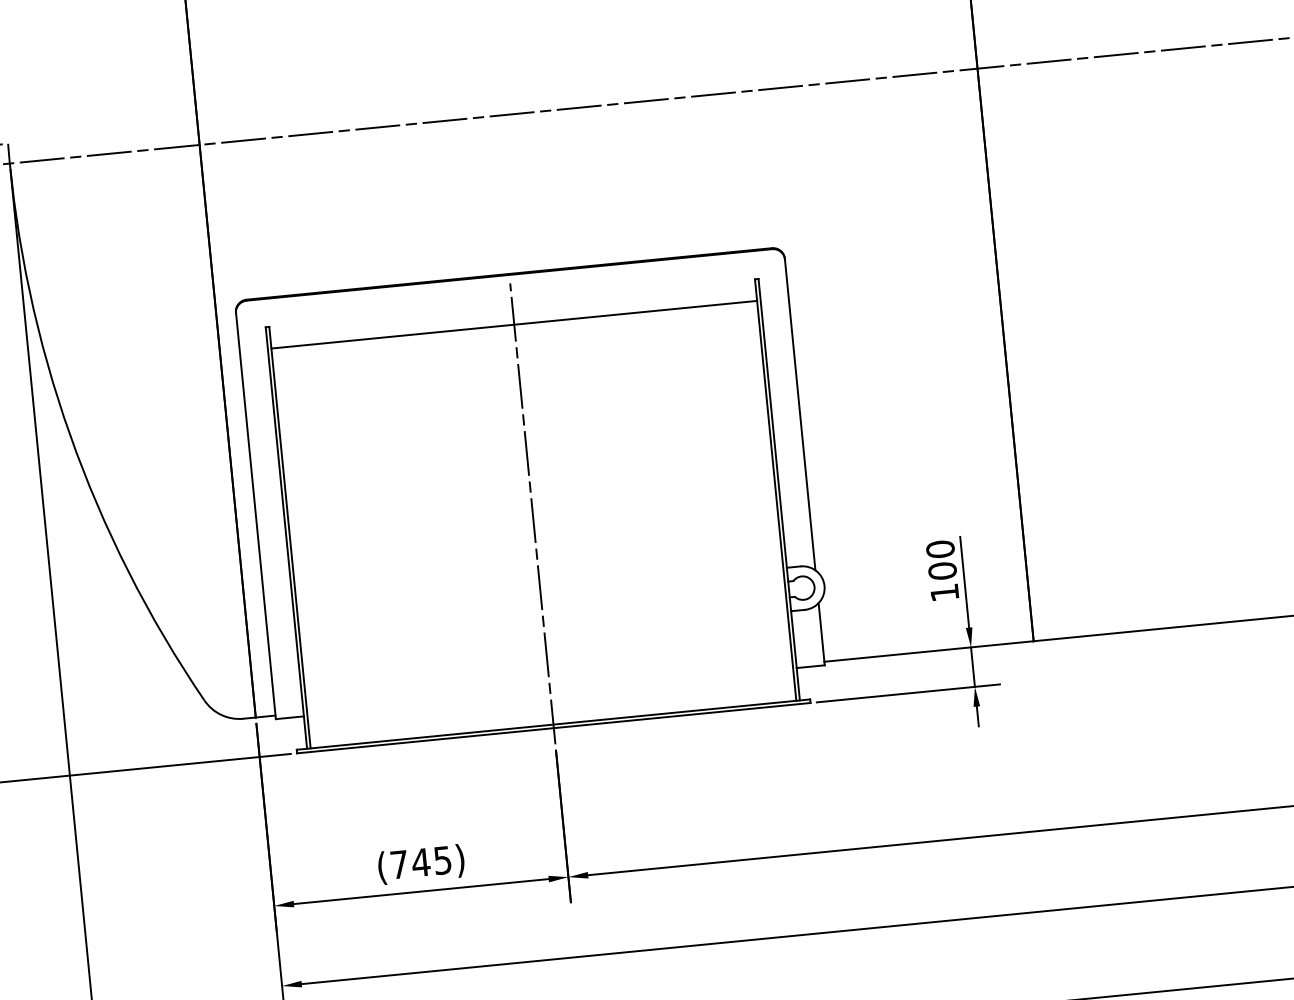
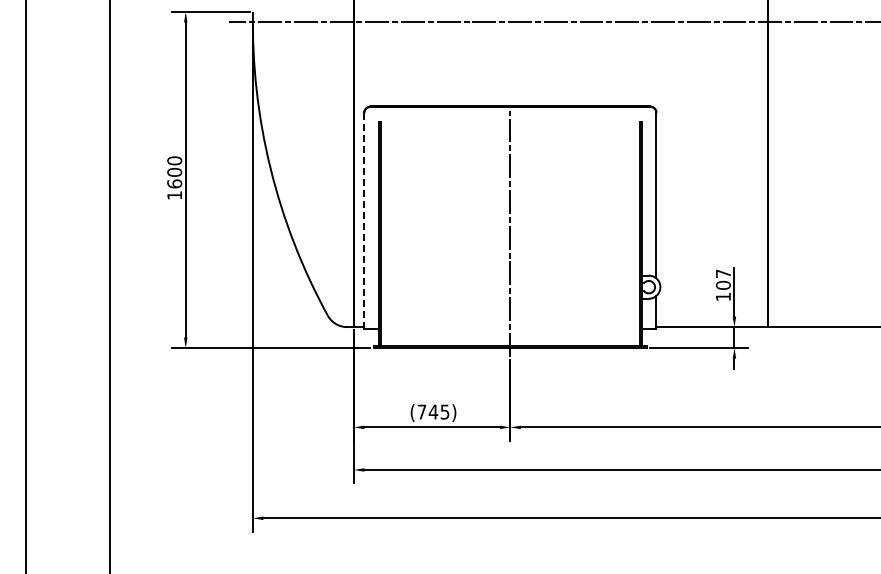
line: (514, 324) -> (510, 133), removed
line: (256, 517) -> (364, 221), solid -> dashed
text: (938, 548) -> (722, 273), 100 -> 107

